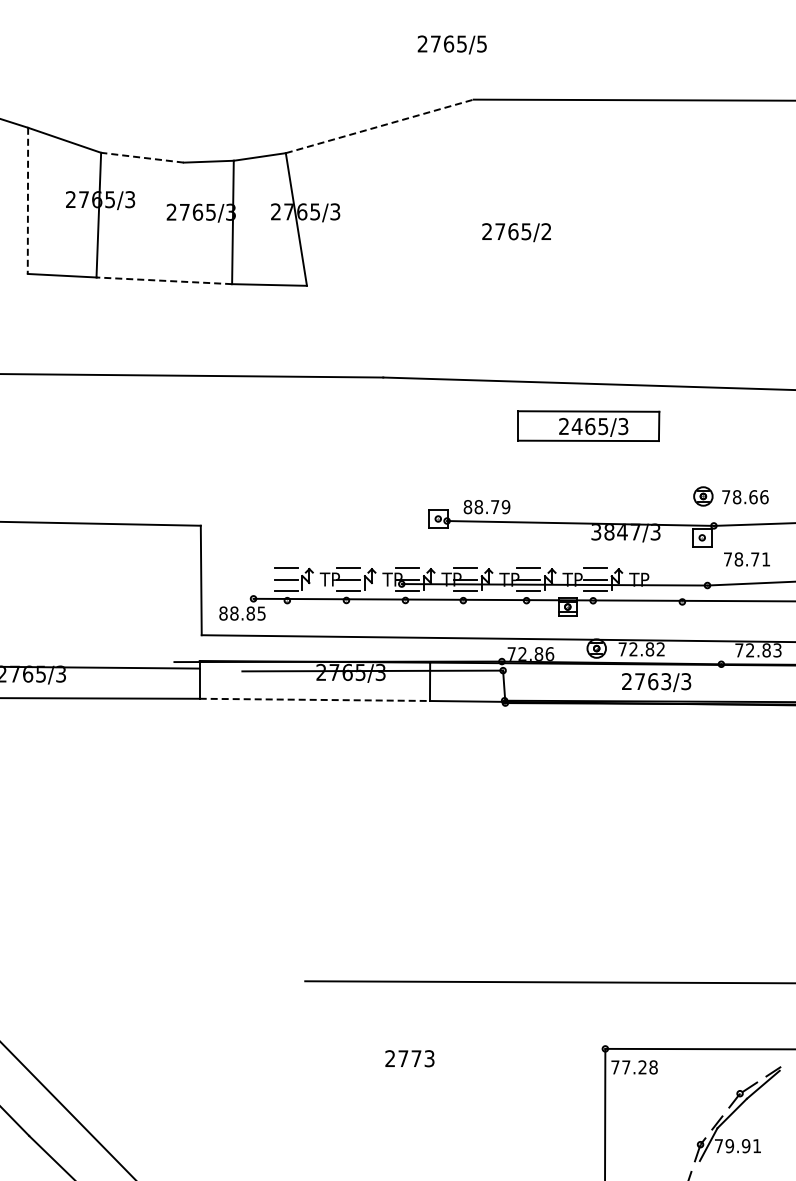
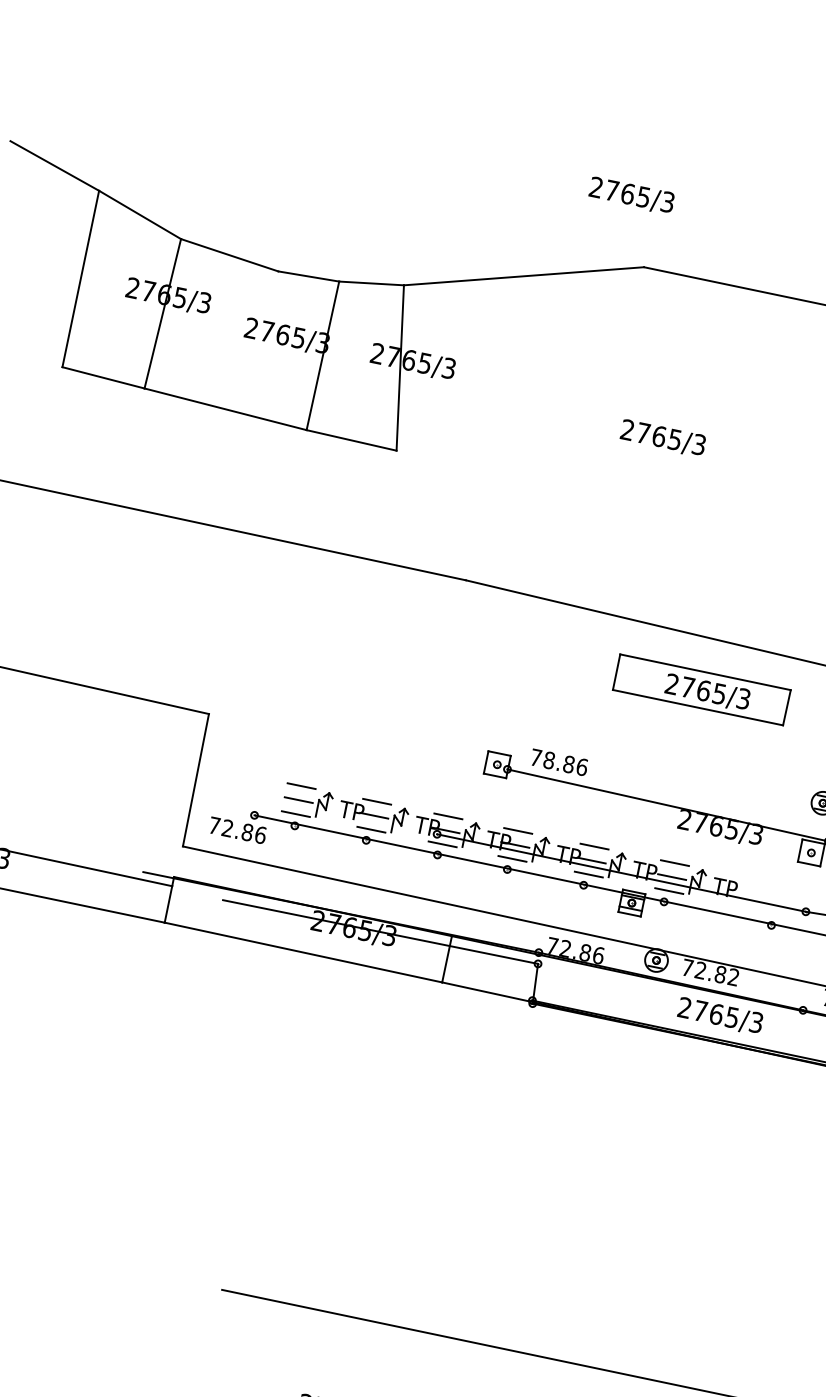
text: (481, 43) -> (667, 201), 2765/5 -> 2765/3
line: (379, 126) -> (523, 276), dashed -> solid
line: (142, 157) -> (229, 255), dashed -> solid
line: (27, 201) -> (80, 279), dashed -> solid
text: (546, 231) -> (699, 444), 2765/2 -> 2765/3
line: (164, 280) -> (225, 408), dashed -> solid
text: (576, 426) -> (687, 687), 2465/3 -> 2765/3
text: (486, 507) -> (558, 762), 88.79 -> 78.86
text: (615, 531) -> (708, 823), 3847/3 -> 2765/3
text: (242, 613) -> (237, 830), 88.85 -> 72.86
text: (666, 681) -> (732, 1017), 2763/3 -> 2765/3
line: (315, 699) -> (304, 952), dashed -> solid

